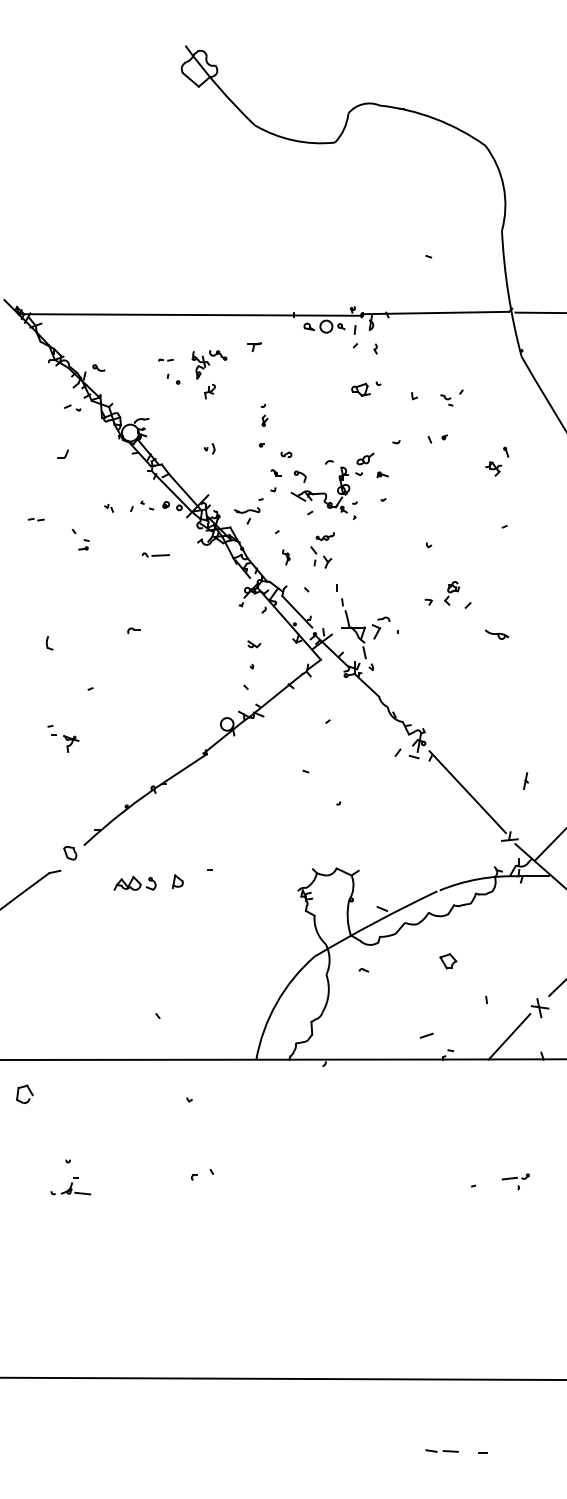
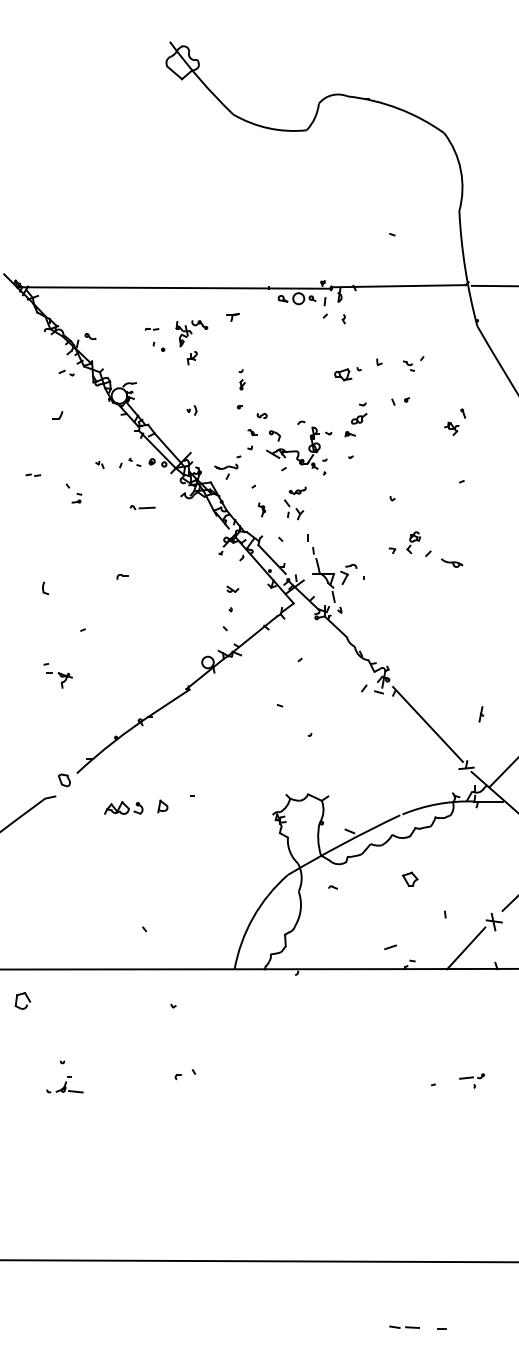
part: (366, 388) -> (348, 373), moved
part: (365, 458) -> (359, 418), moved
part: (496, 634) -> (451, 562), moved

